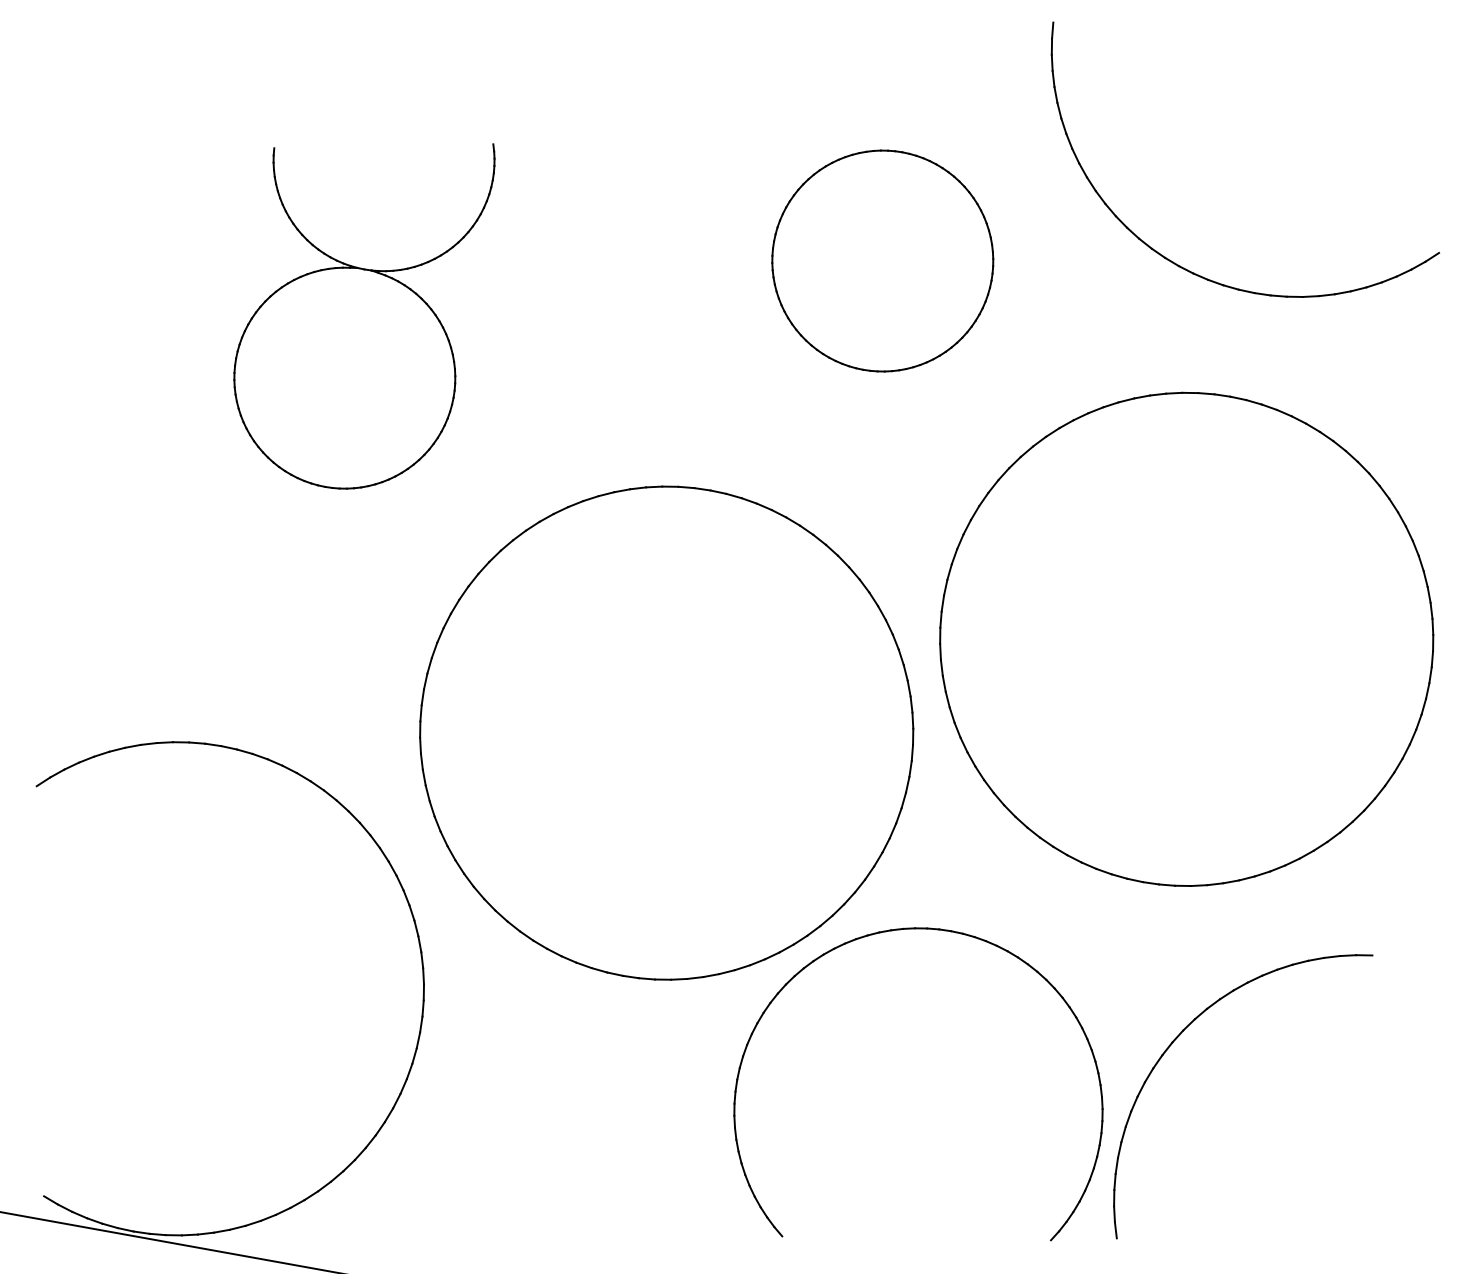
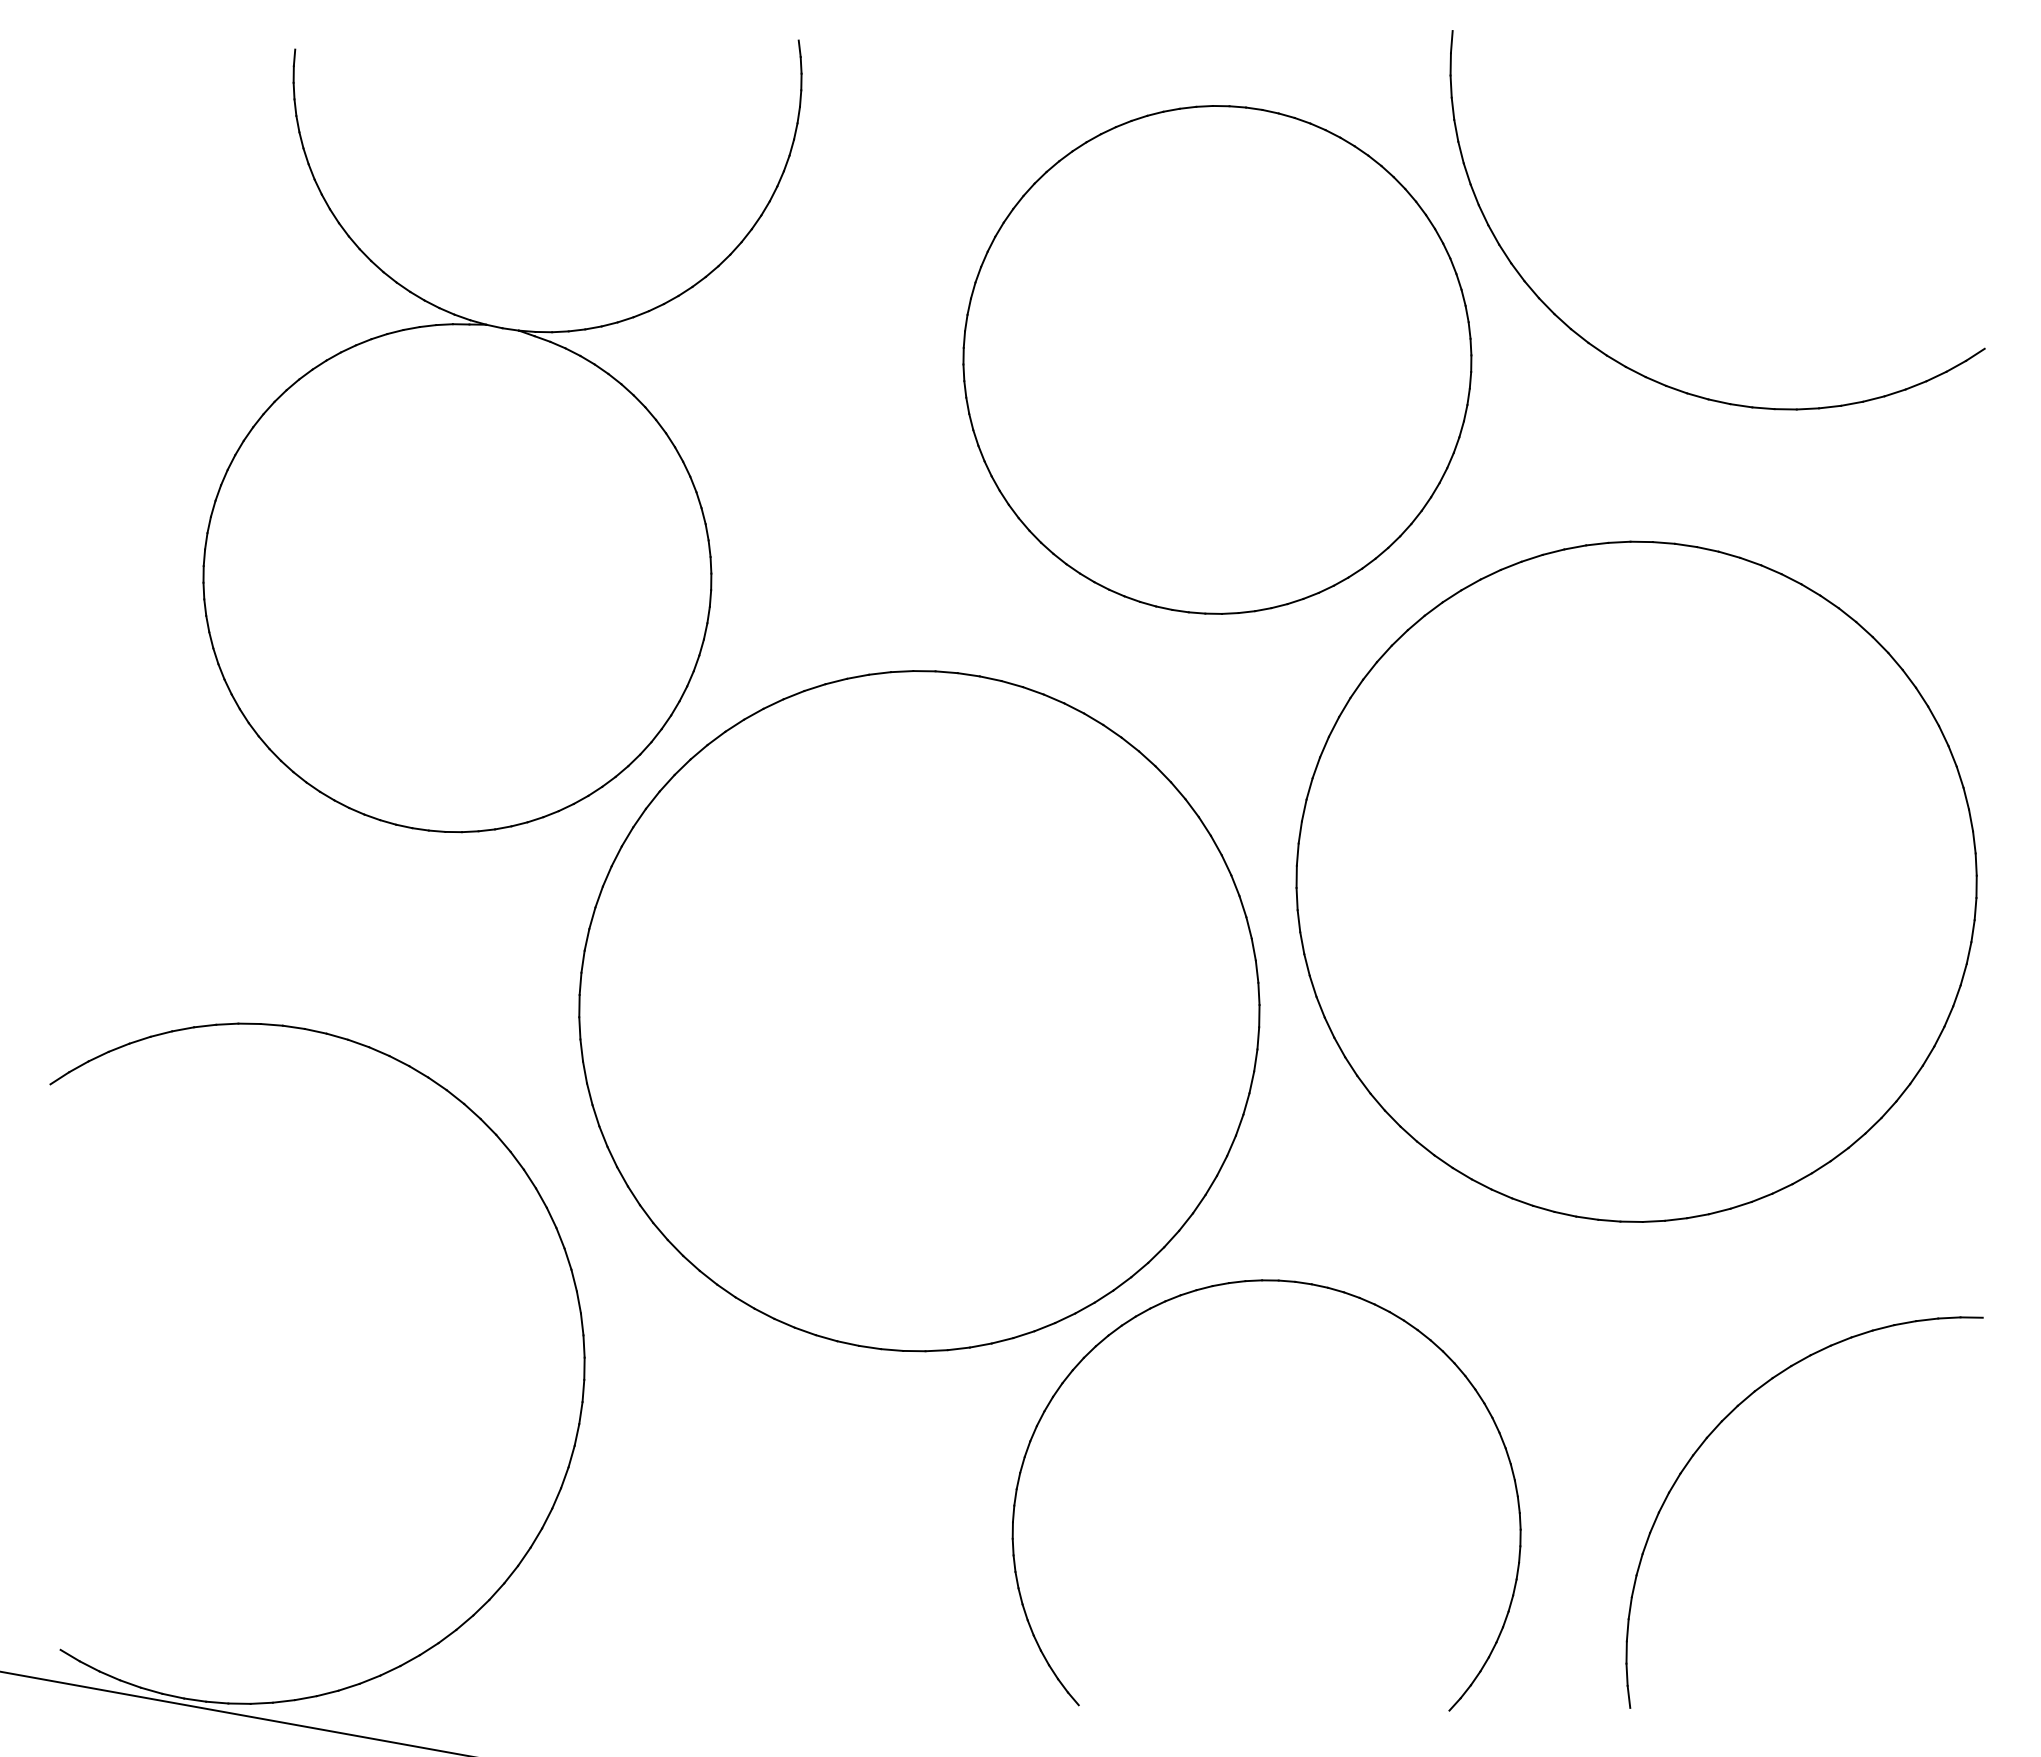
part: (882, 260) -> (1217, 359), size x1.67
part: (364, 316) -> (502, 436), size x1.67
part: (1177, 1038) -> (1713, 1432), moved

